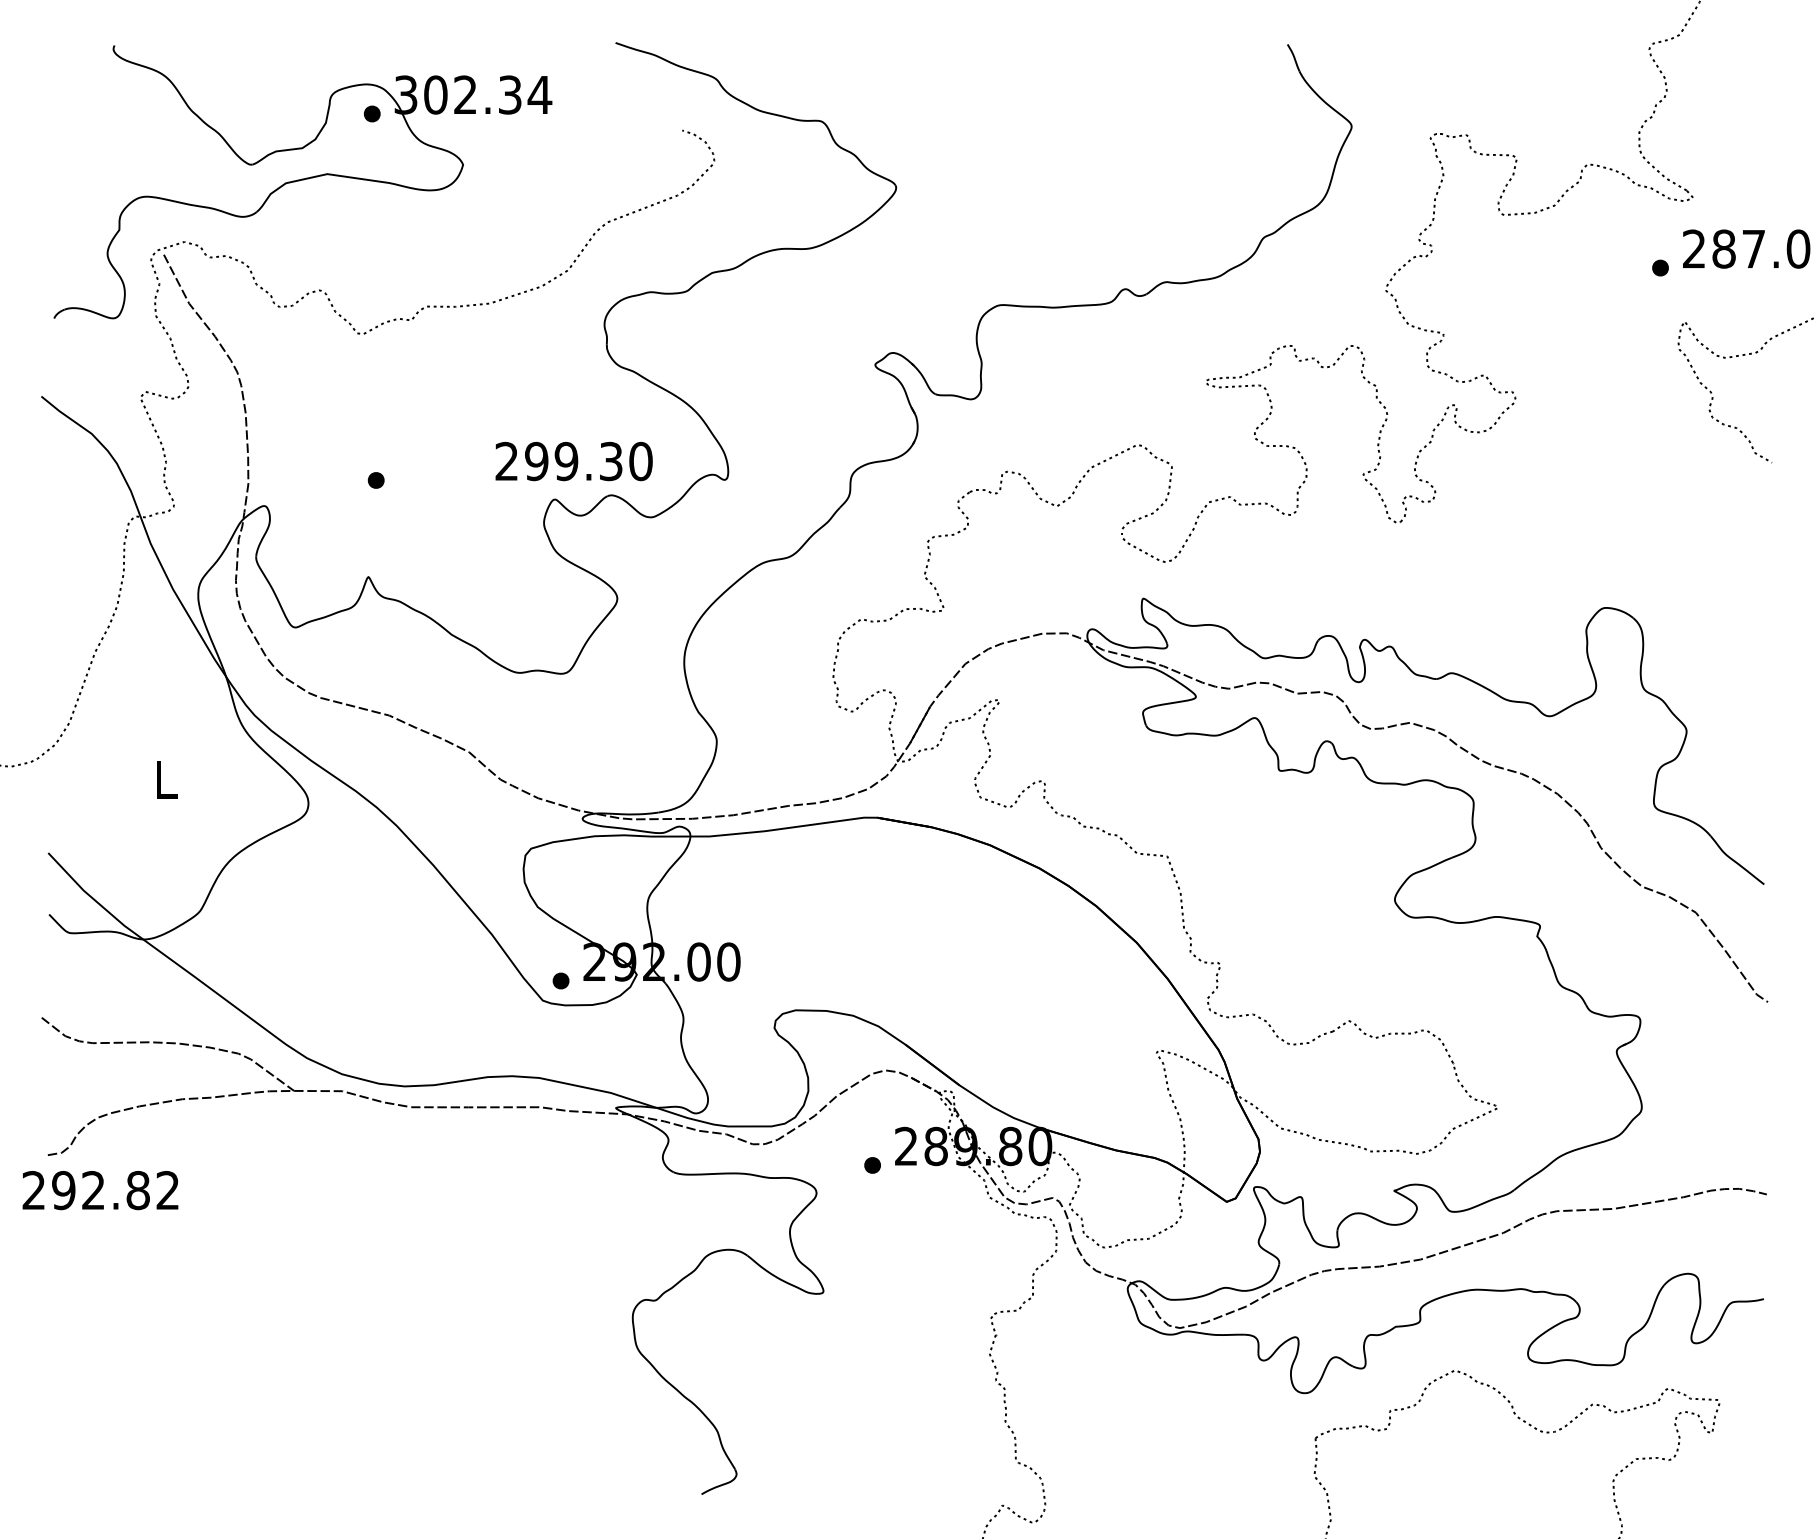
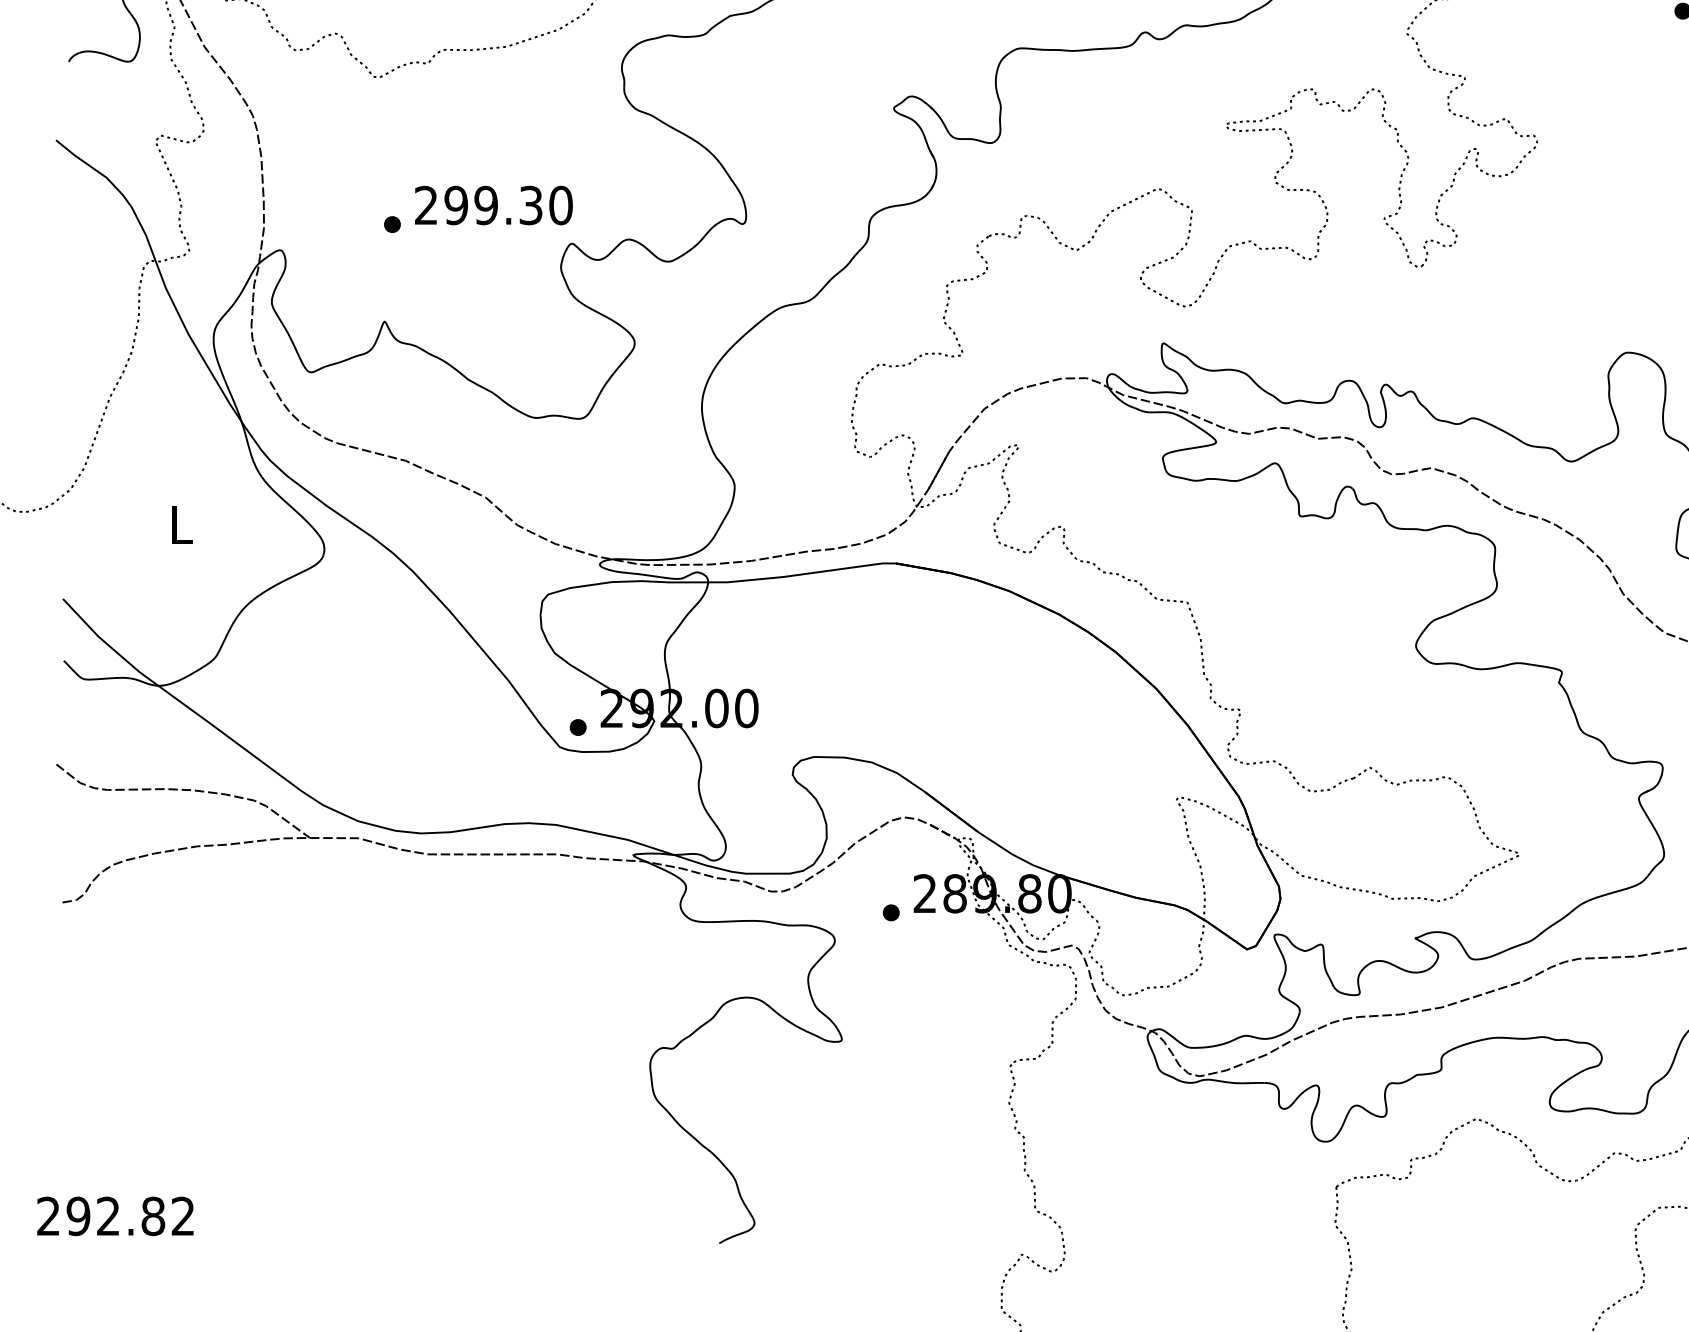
text: (573, 461) -> (493, 205), moved
text: (100, 1190) -> (115, 1216), moved

